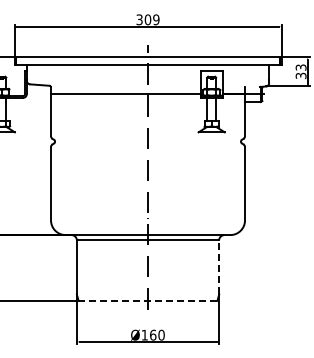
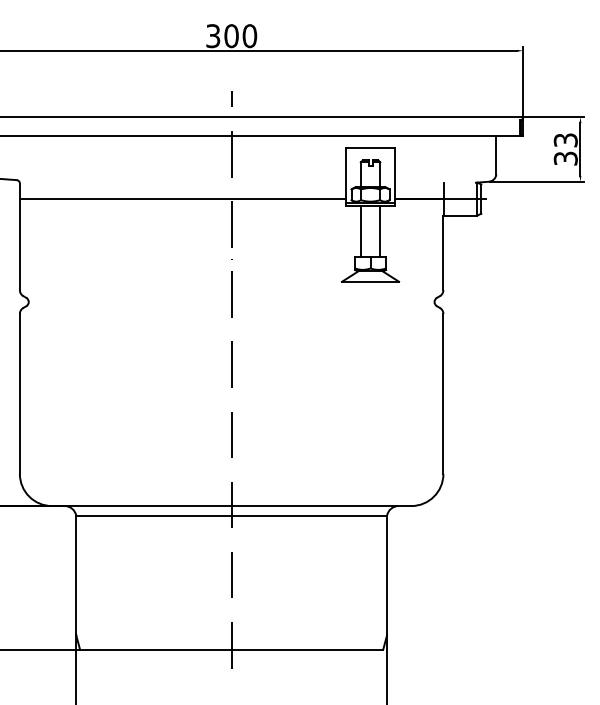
text: (156, 19) -> (250, 35), 309 -> 300
line: (219, 266) -> (387, 574), dashed -> solid
line: (147, 300) -> (230, 648), dashed -> solid

